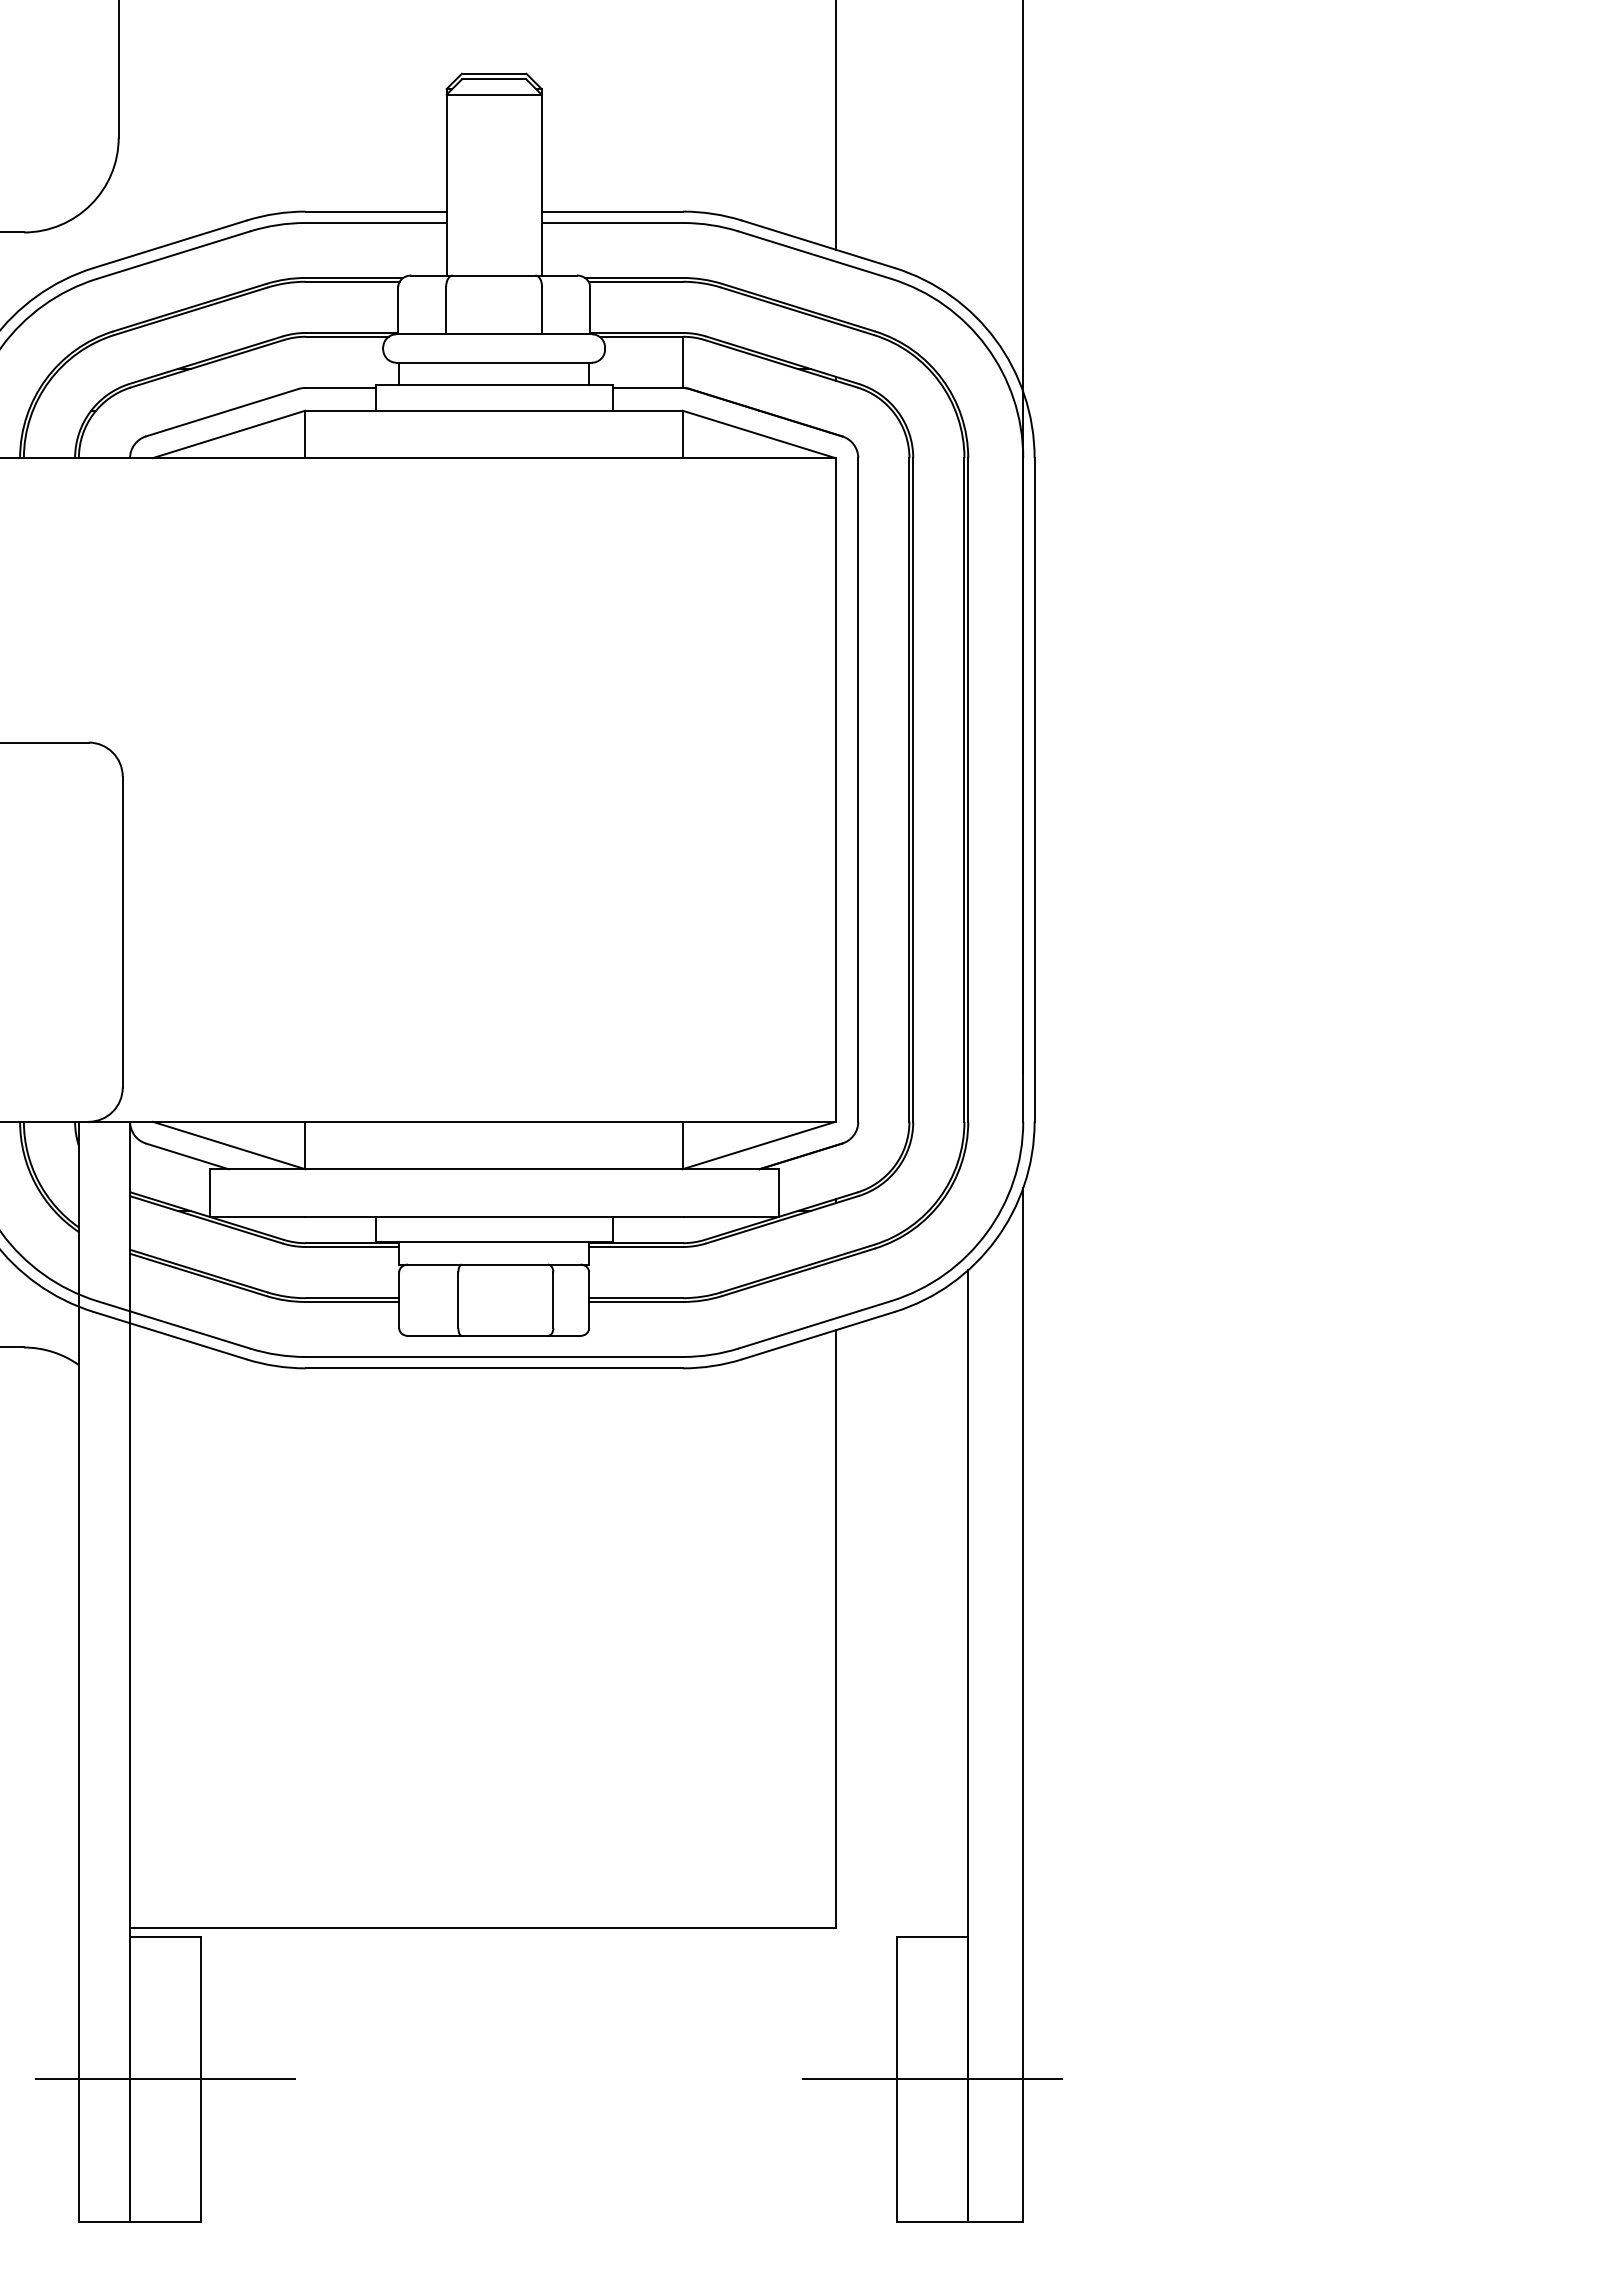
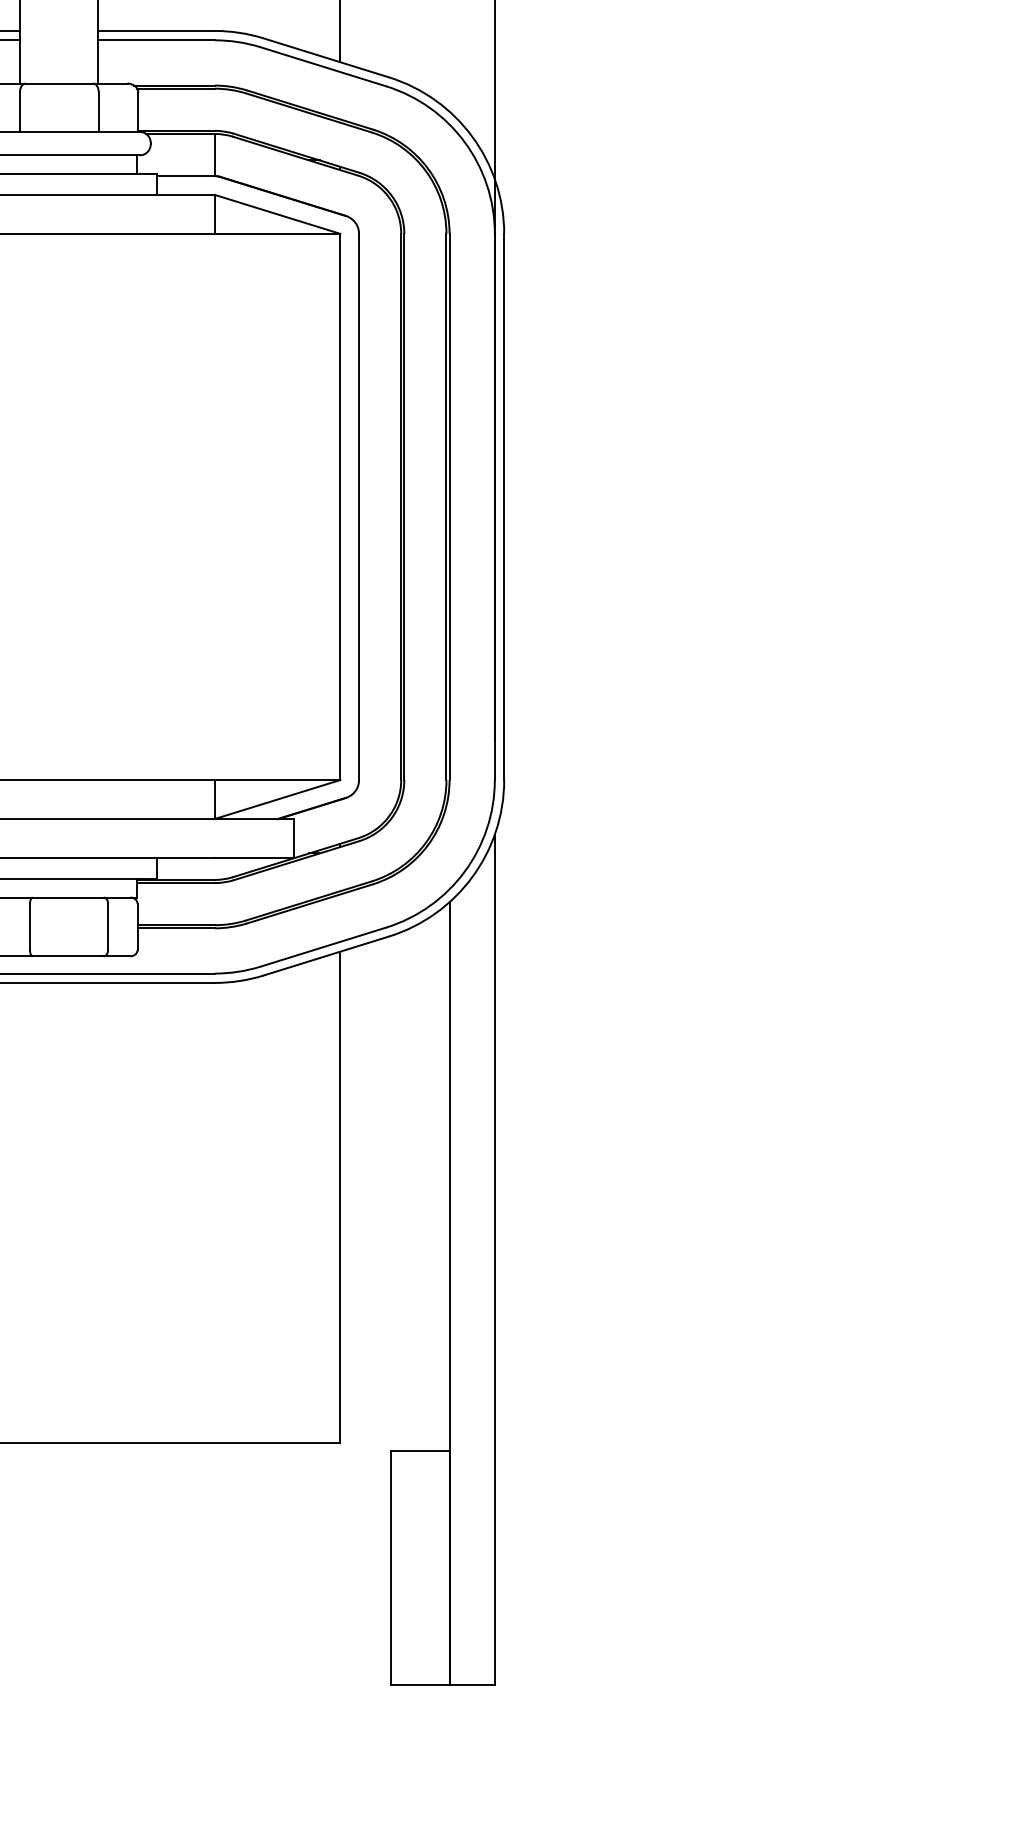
line: (932, 2079) -> (420, 1568), removed

